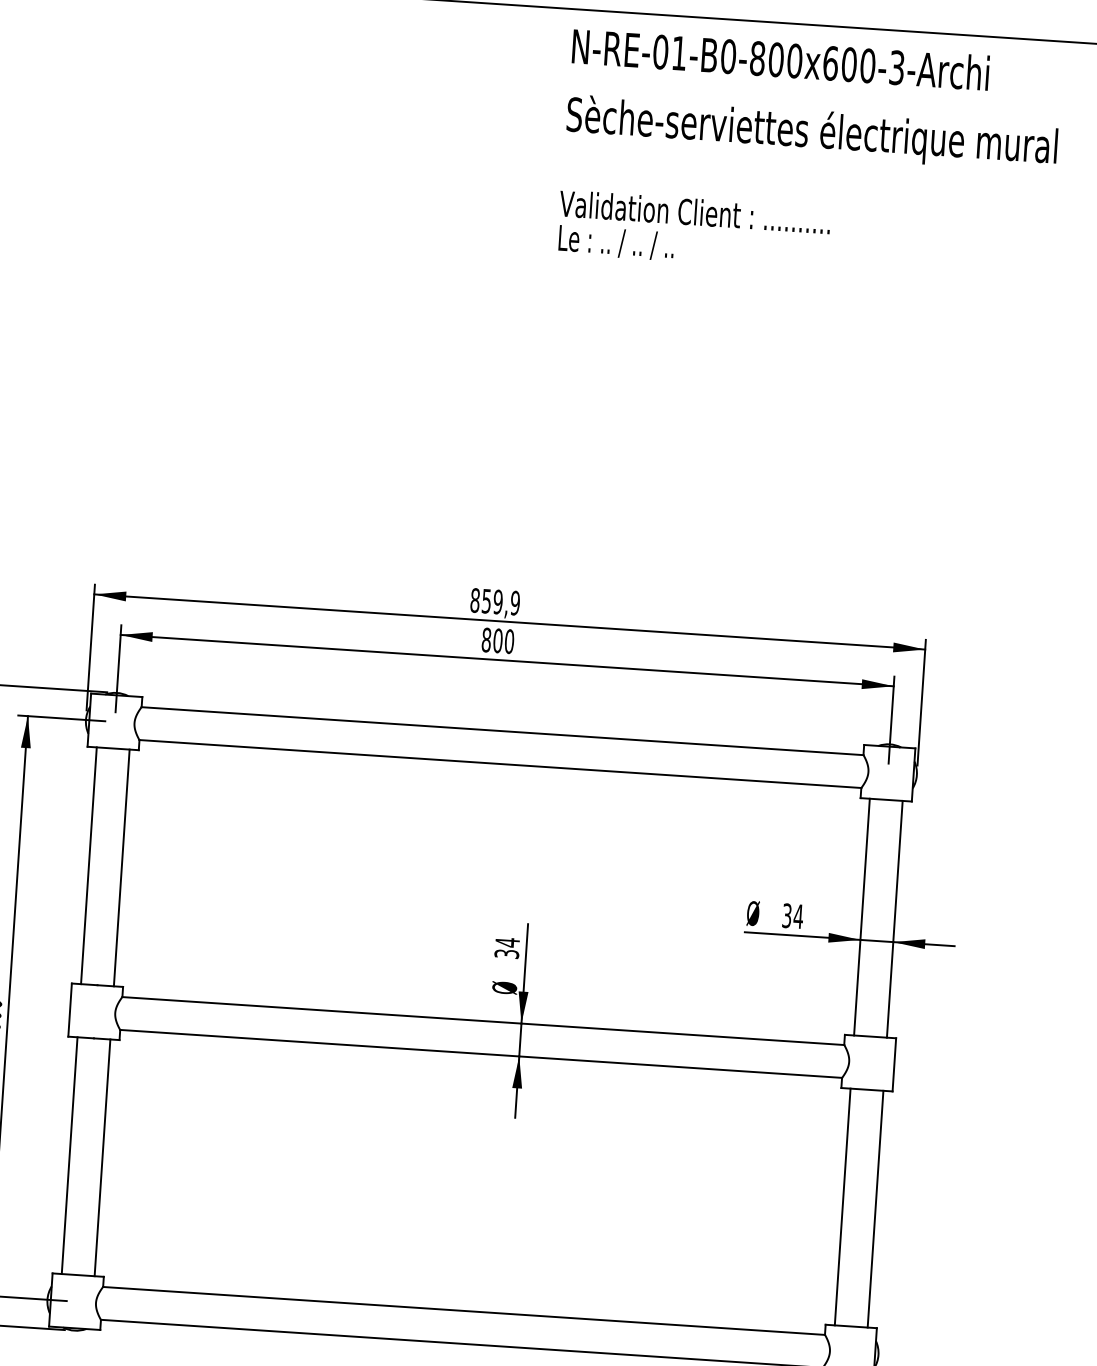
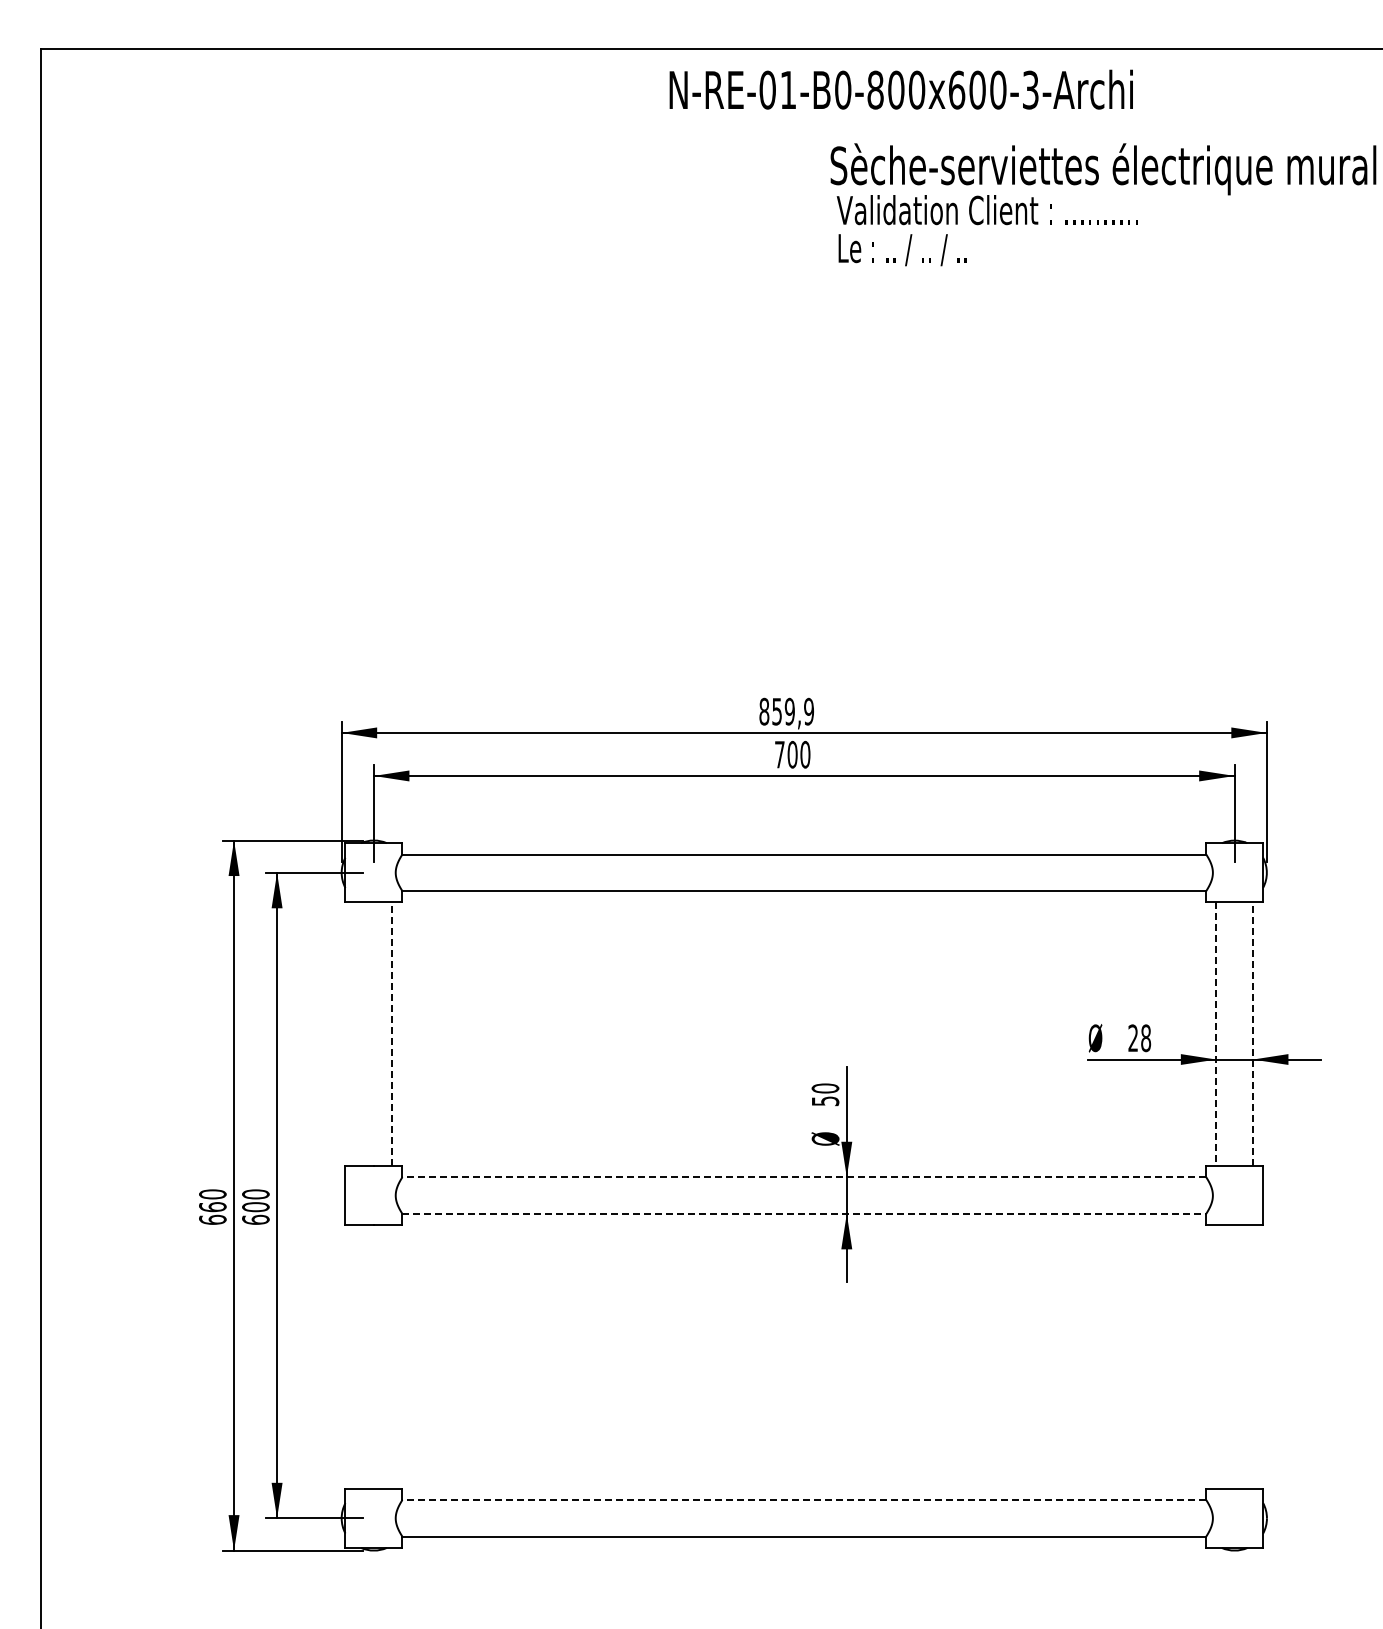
text: (780, 59) -> (900, 89), moved
text: (692, 230) -> (986, 230), moved
text: (486, 639) -> (779, 754), 800 -> 700
line: (88, 865) -> (355, 1033), removed
line: (121, 868) -> (392, 1034), solid -> dashed
text: (792, 916) -> (1139, 1038), 34 -> 28
line: (862, 917) -> (1216, 1034), solid -> dashed
line: (894, 919) -> (1252, 1034), solid -> dashed
text: (507, 947) -> (825, 1094), 34 -> 50
line: (483, 1021) -> (804, 1177), solid -> dashed
line: (481, 1053) -> (804, 1213), solid -> dashed
line: (69, 1155) -> (355, 1356), removed
line: (102, 1157) -> (392, 1356), removed
line: (842, 1206) -> (1216, 1356), removed
line: (875, 1208) -> (1252, 1356), removed
line: (464, 1311) -> (804, 1500), solid -> dashed

